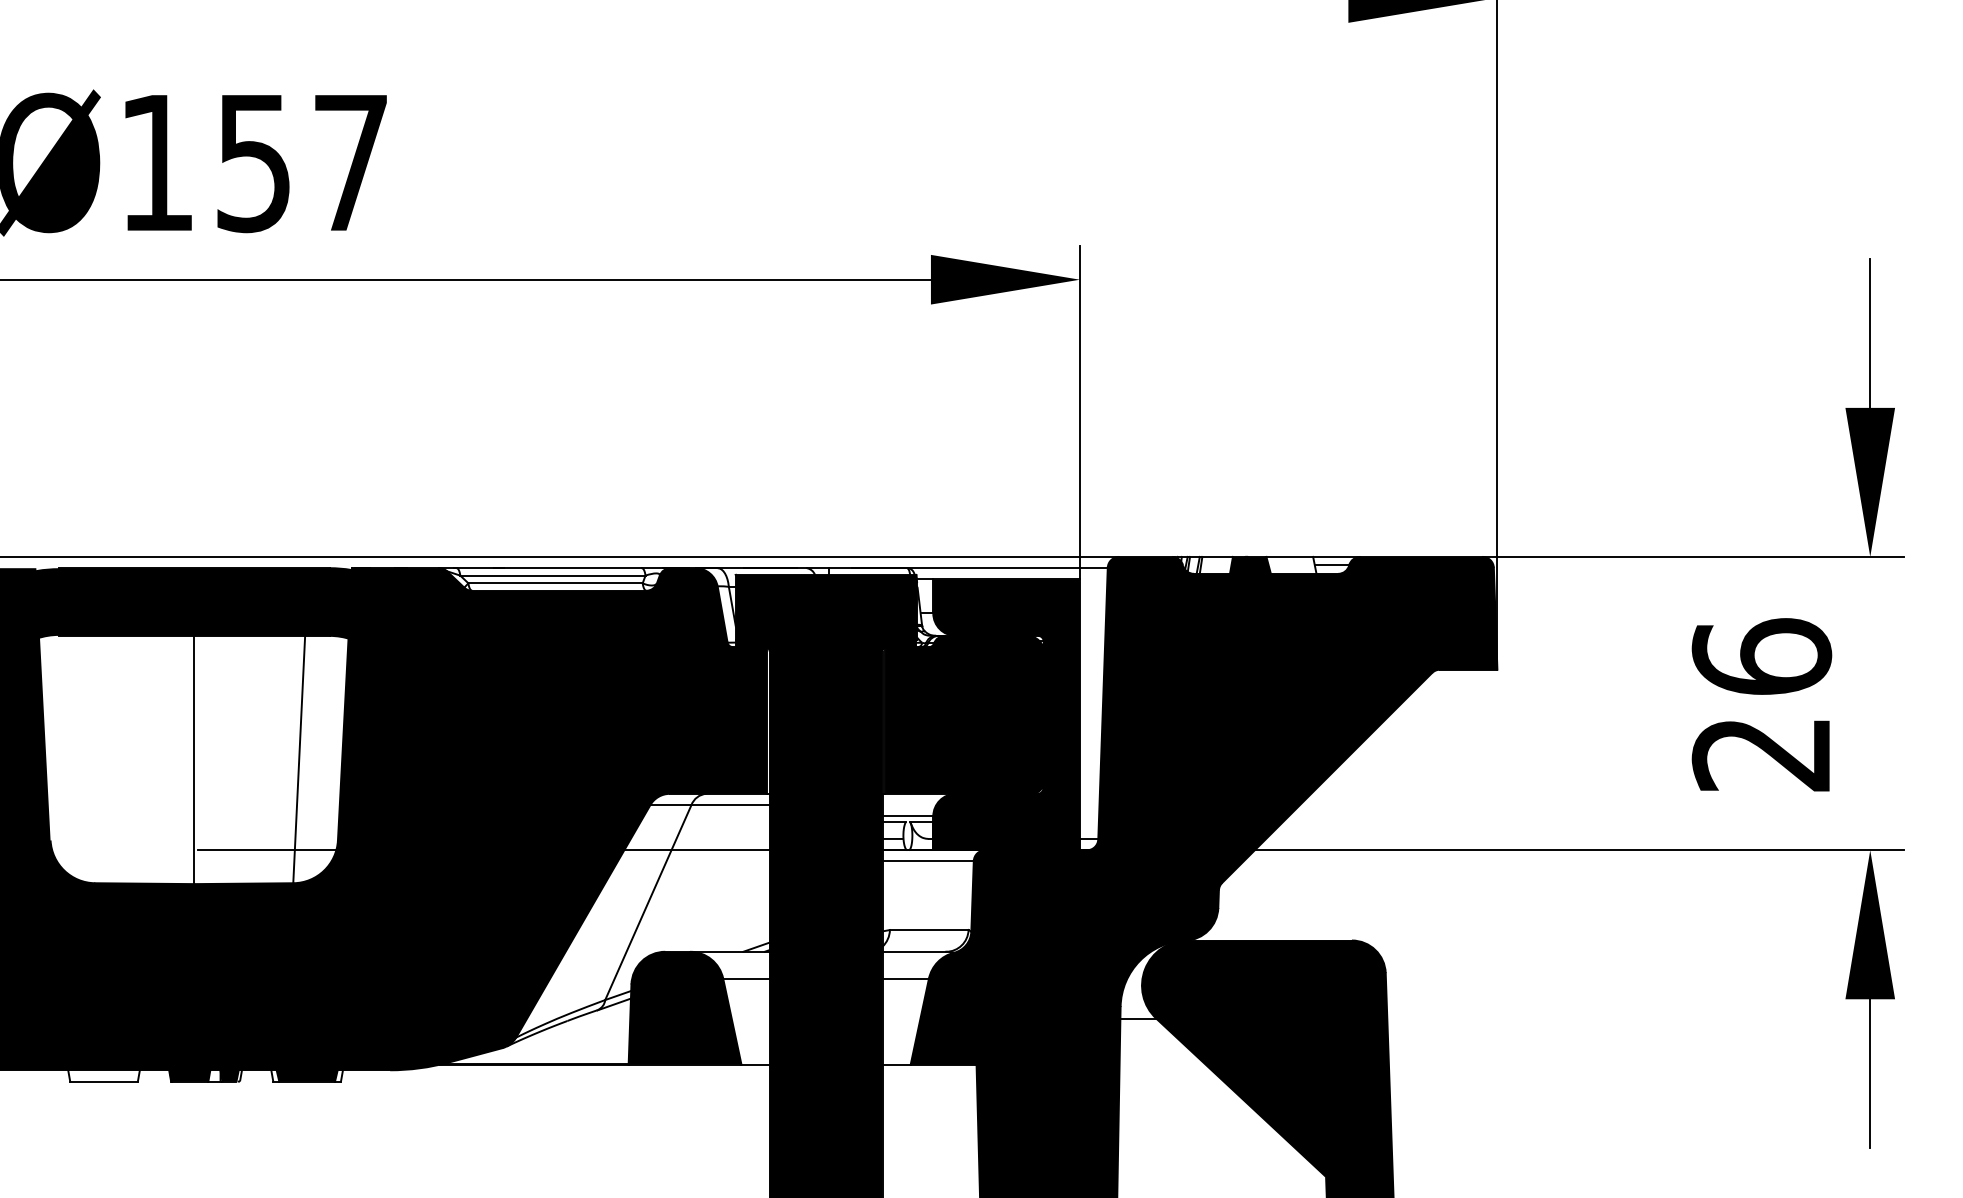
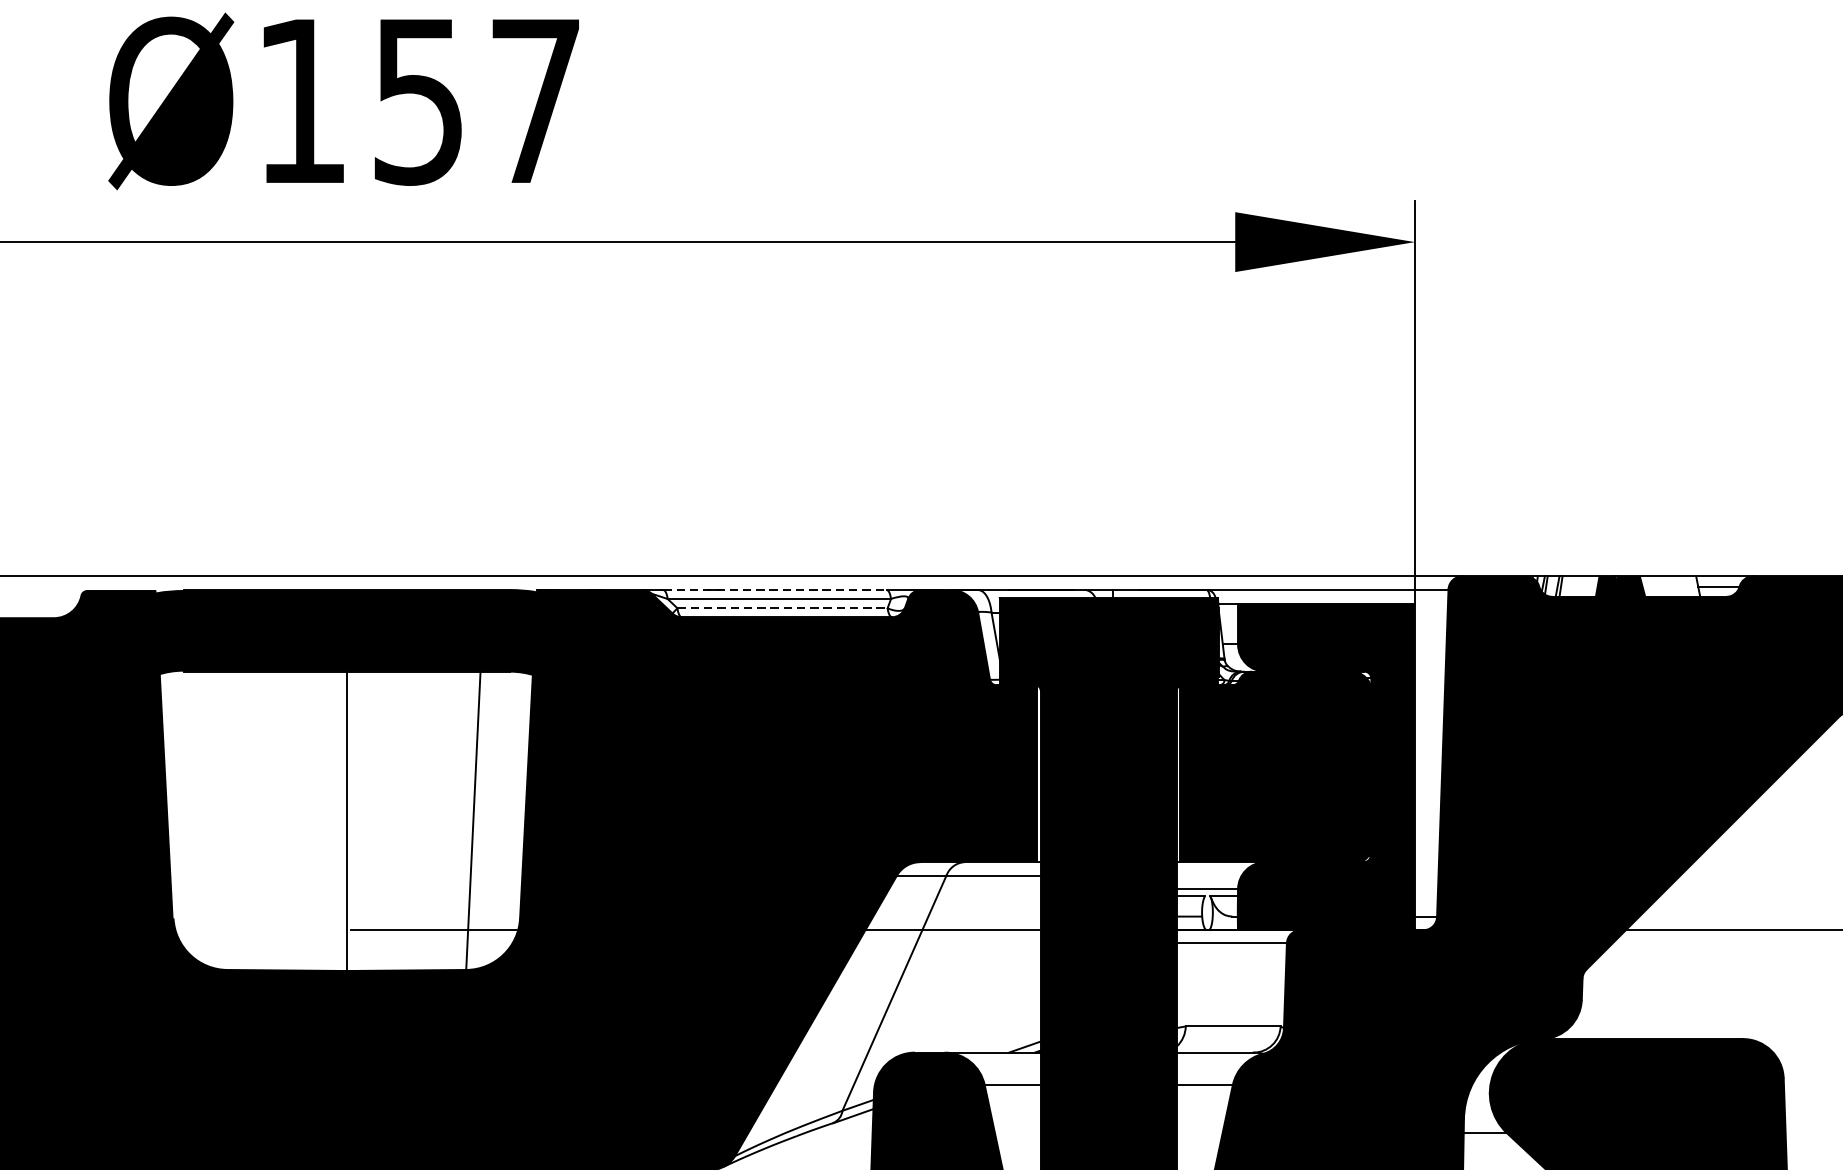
line: (549, 568) -> (775, 590), solid -> dashed
line: (556, 583) -> (783, 608), solid -> dashed

